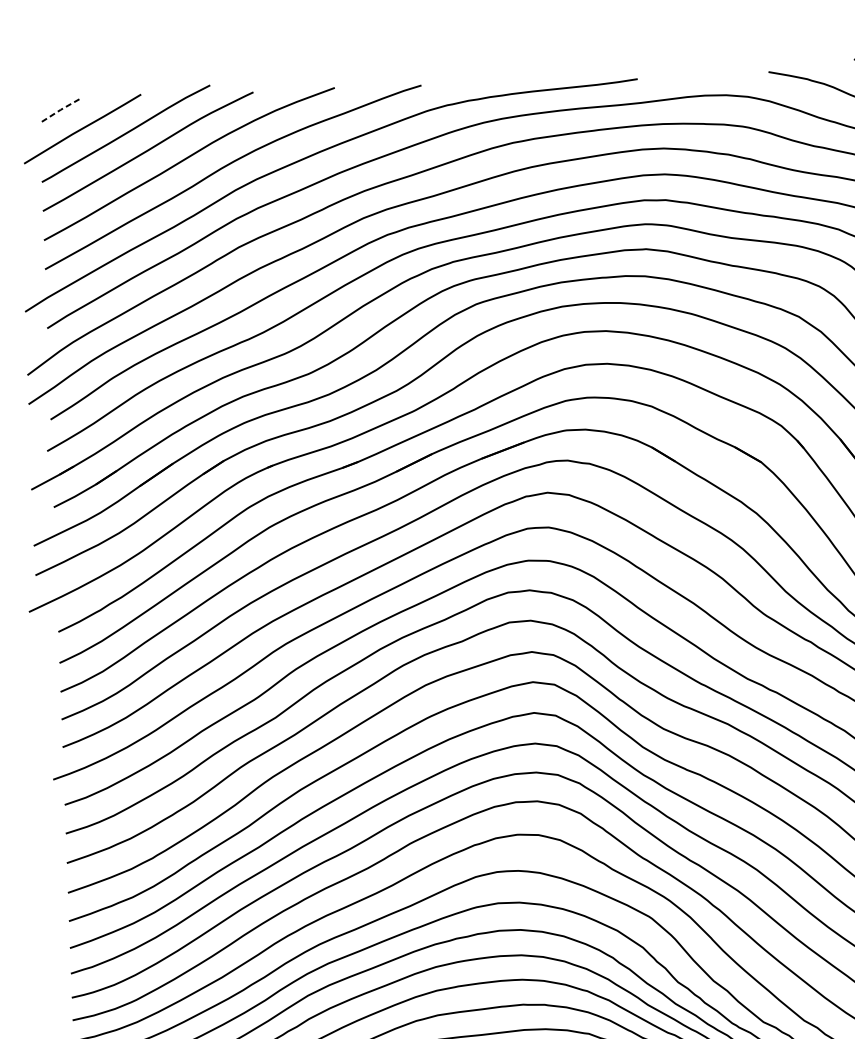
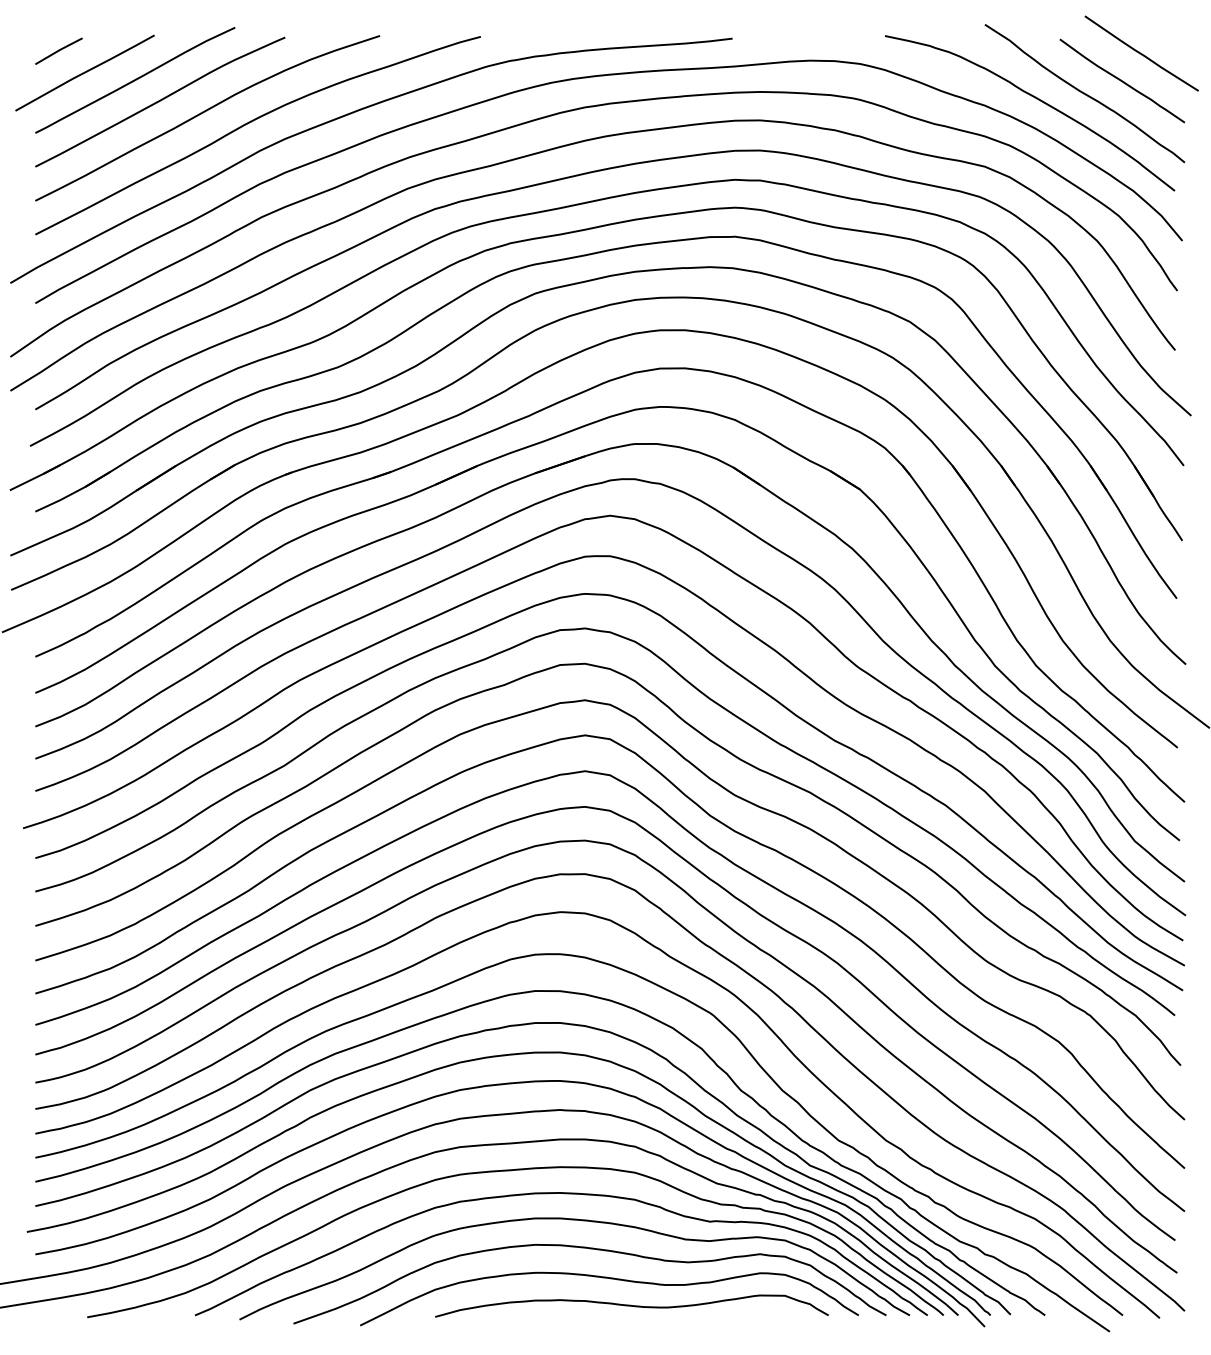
line: (60, 110) -> (59, 50), dashed -> solid

